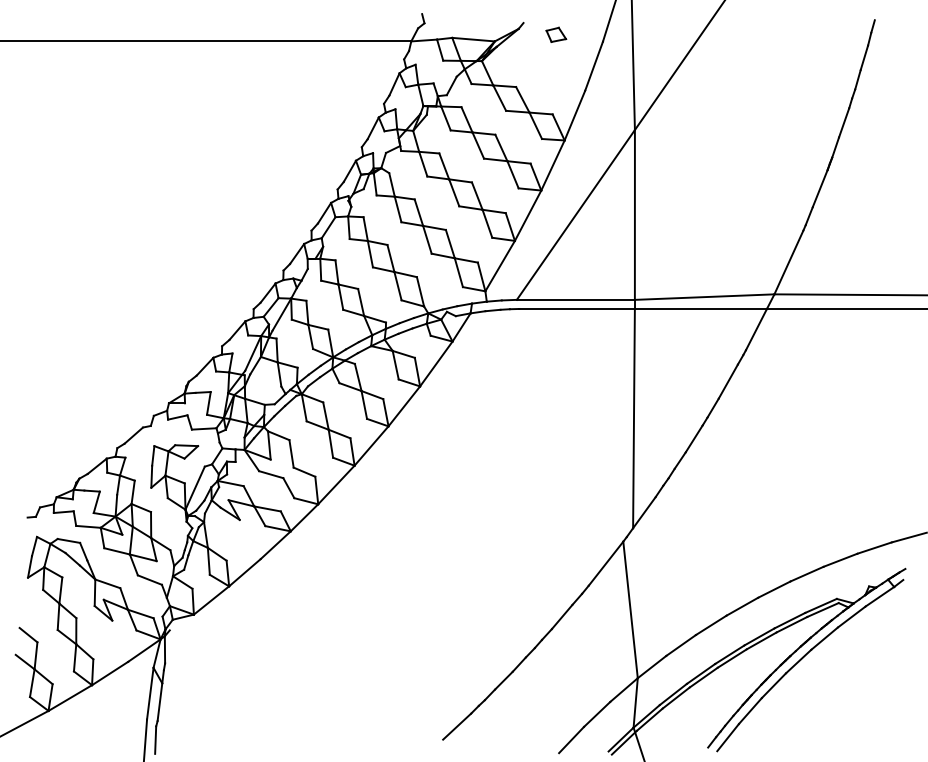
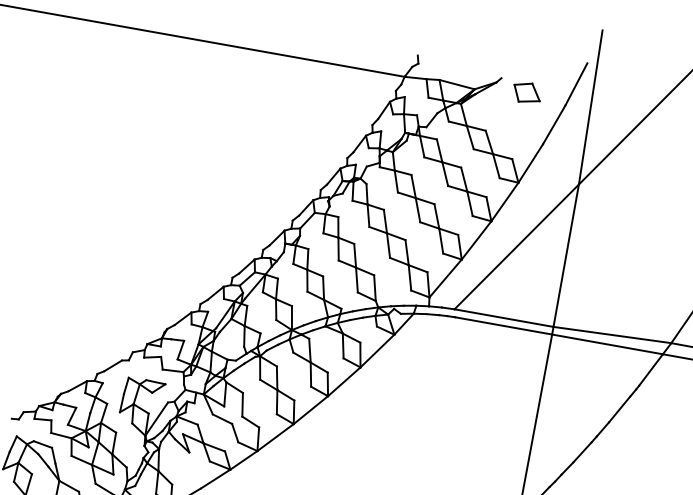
part: (556, 34) -> (527, 92), size x1.67

